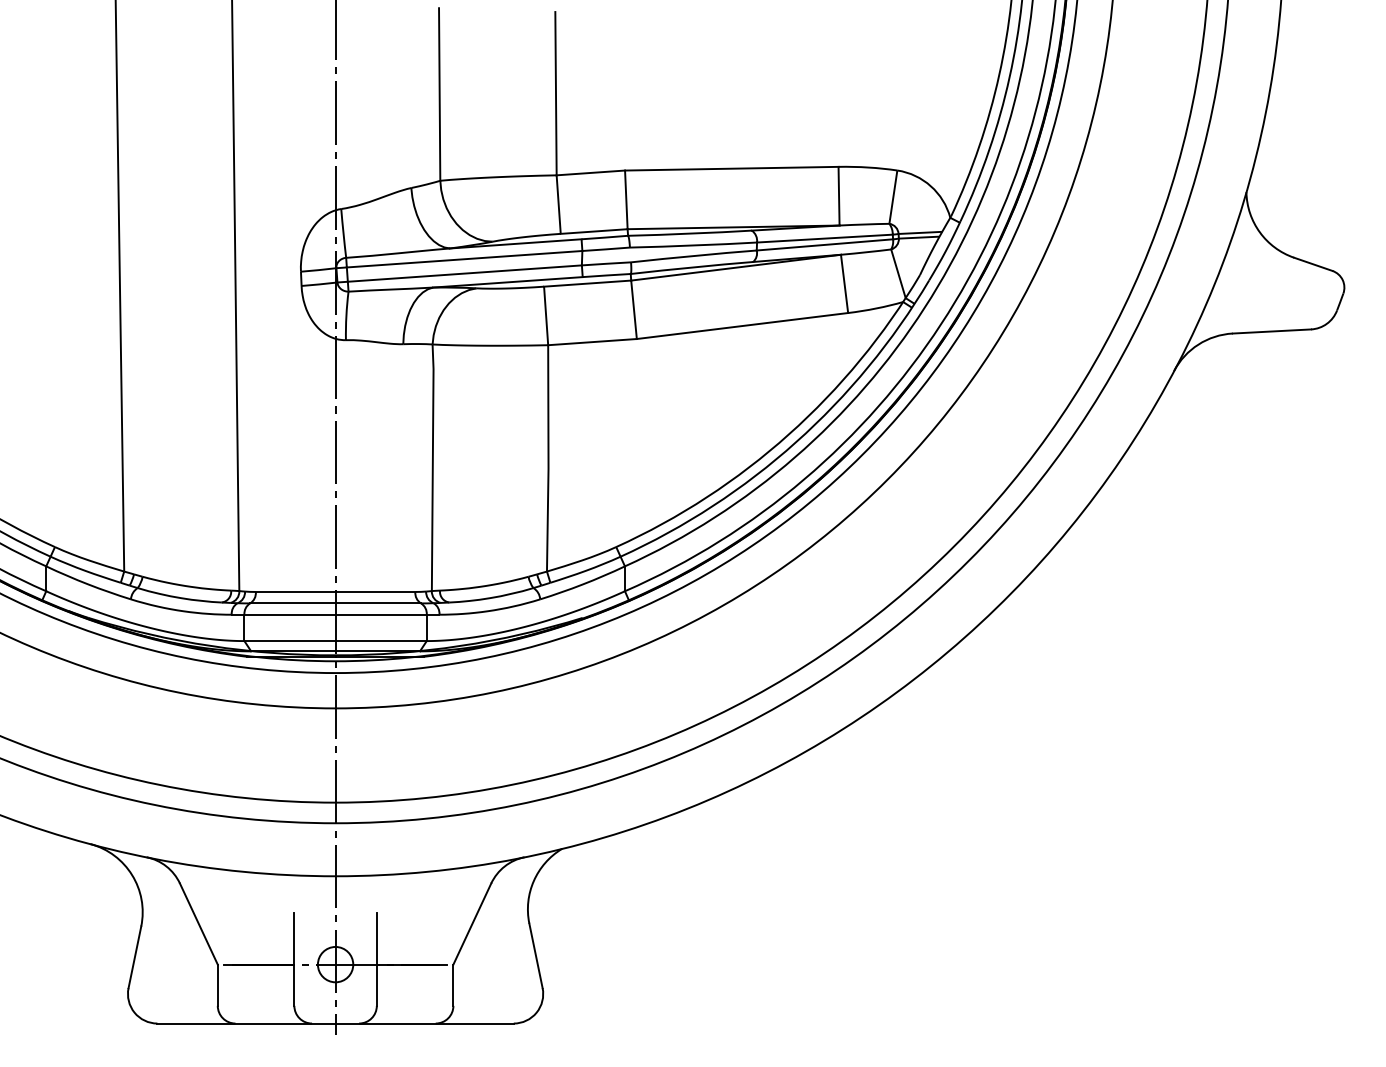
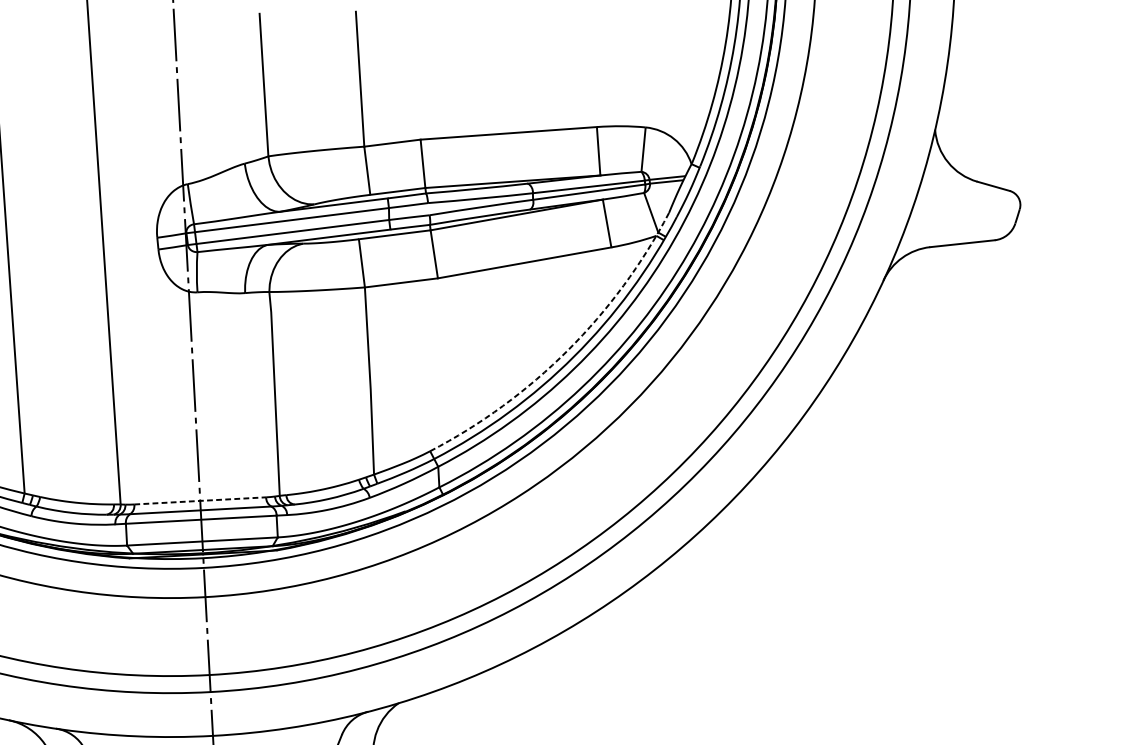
arc: (788, 434) -> (567, 350), solid -> dashed
line: (335, 591) -> (200, 500), solid -> dashed

